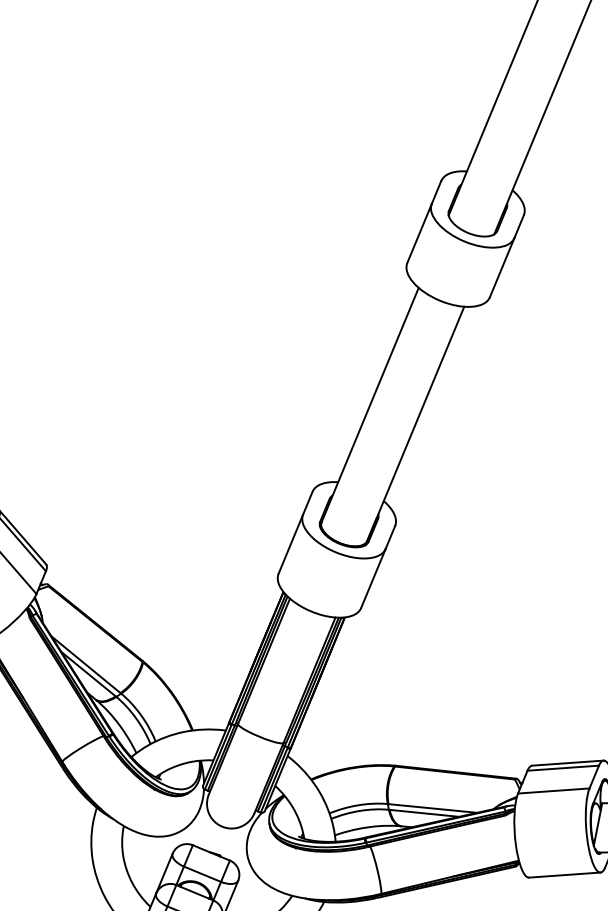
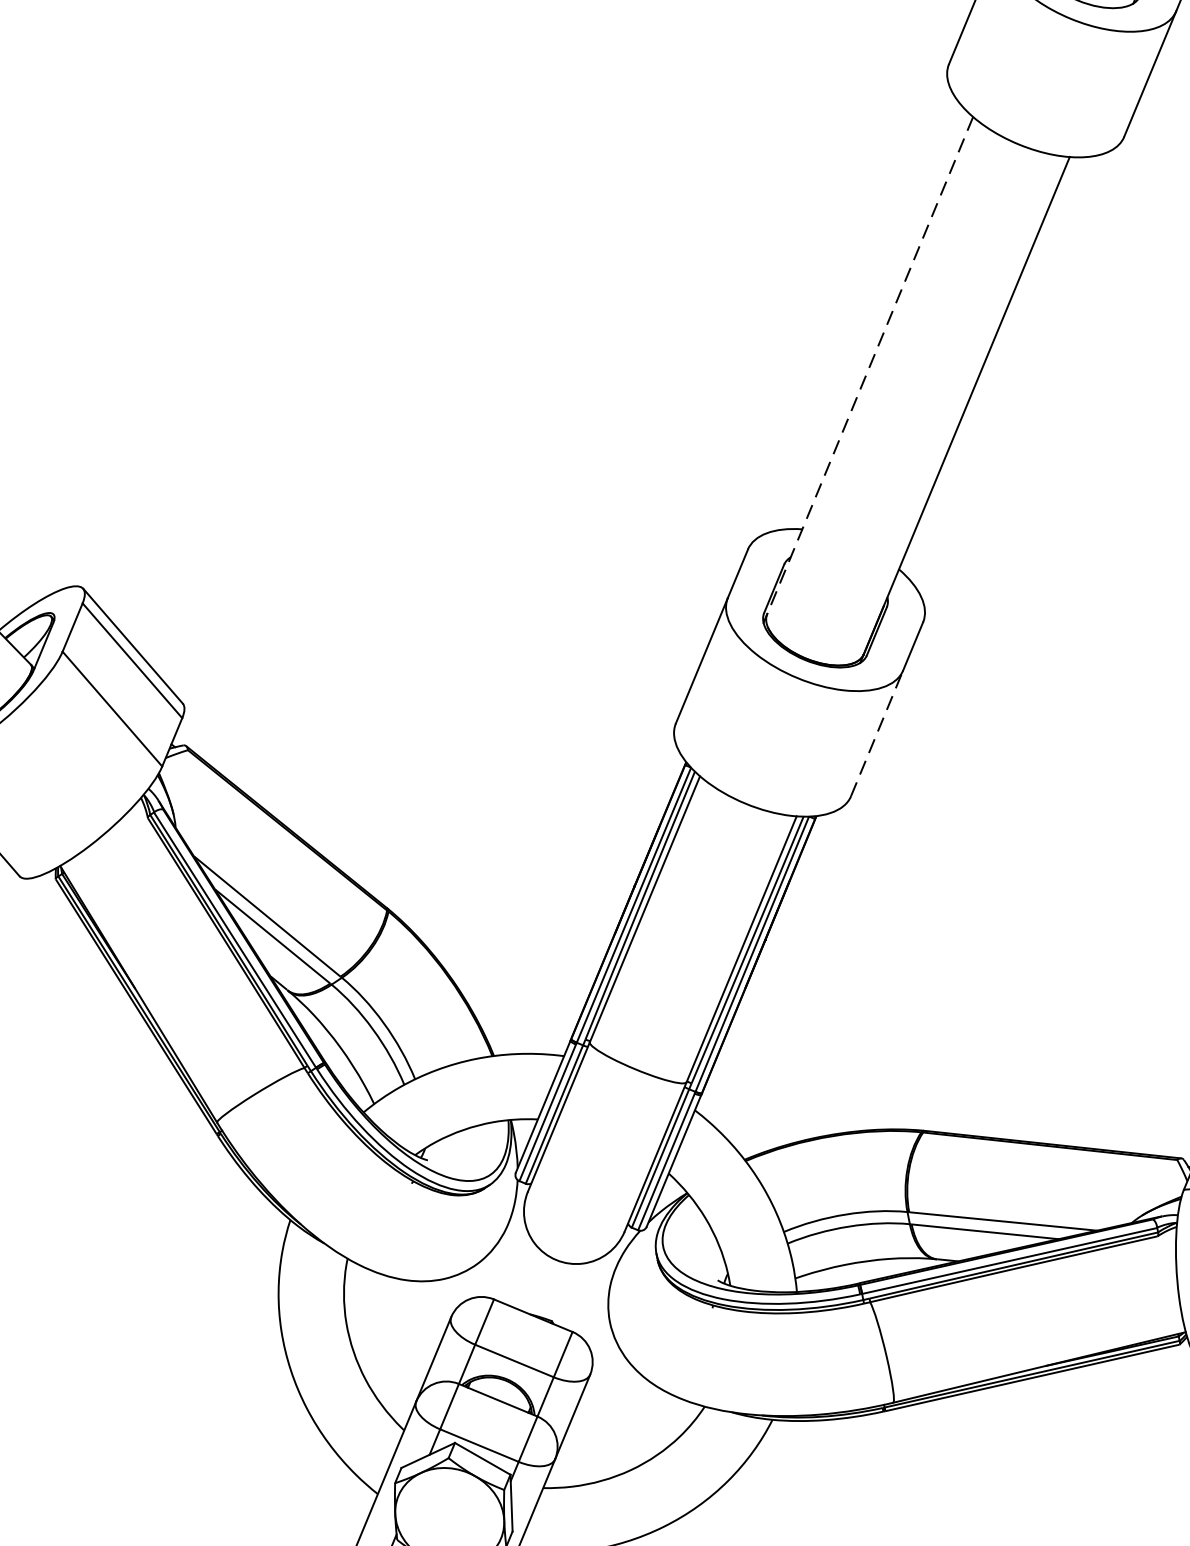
line: (370, 405) -> (870, 366), solid -> dashed
line: (373, 577) -> (877, 731), solid -> dashed

